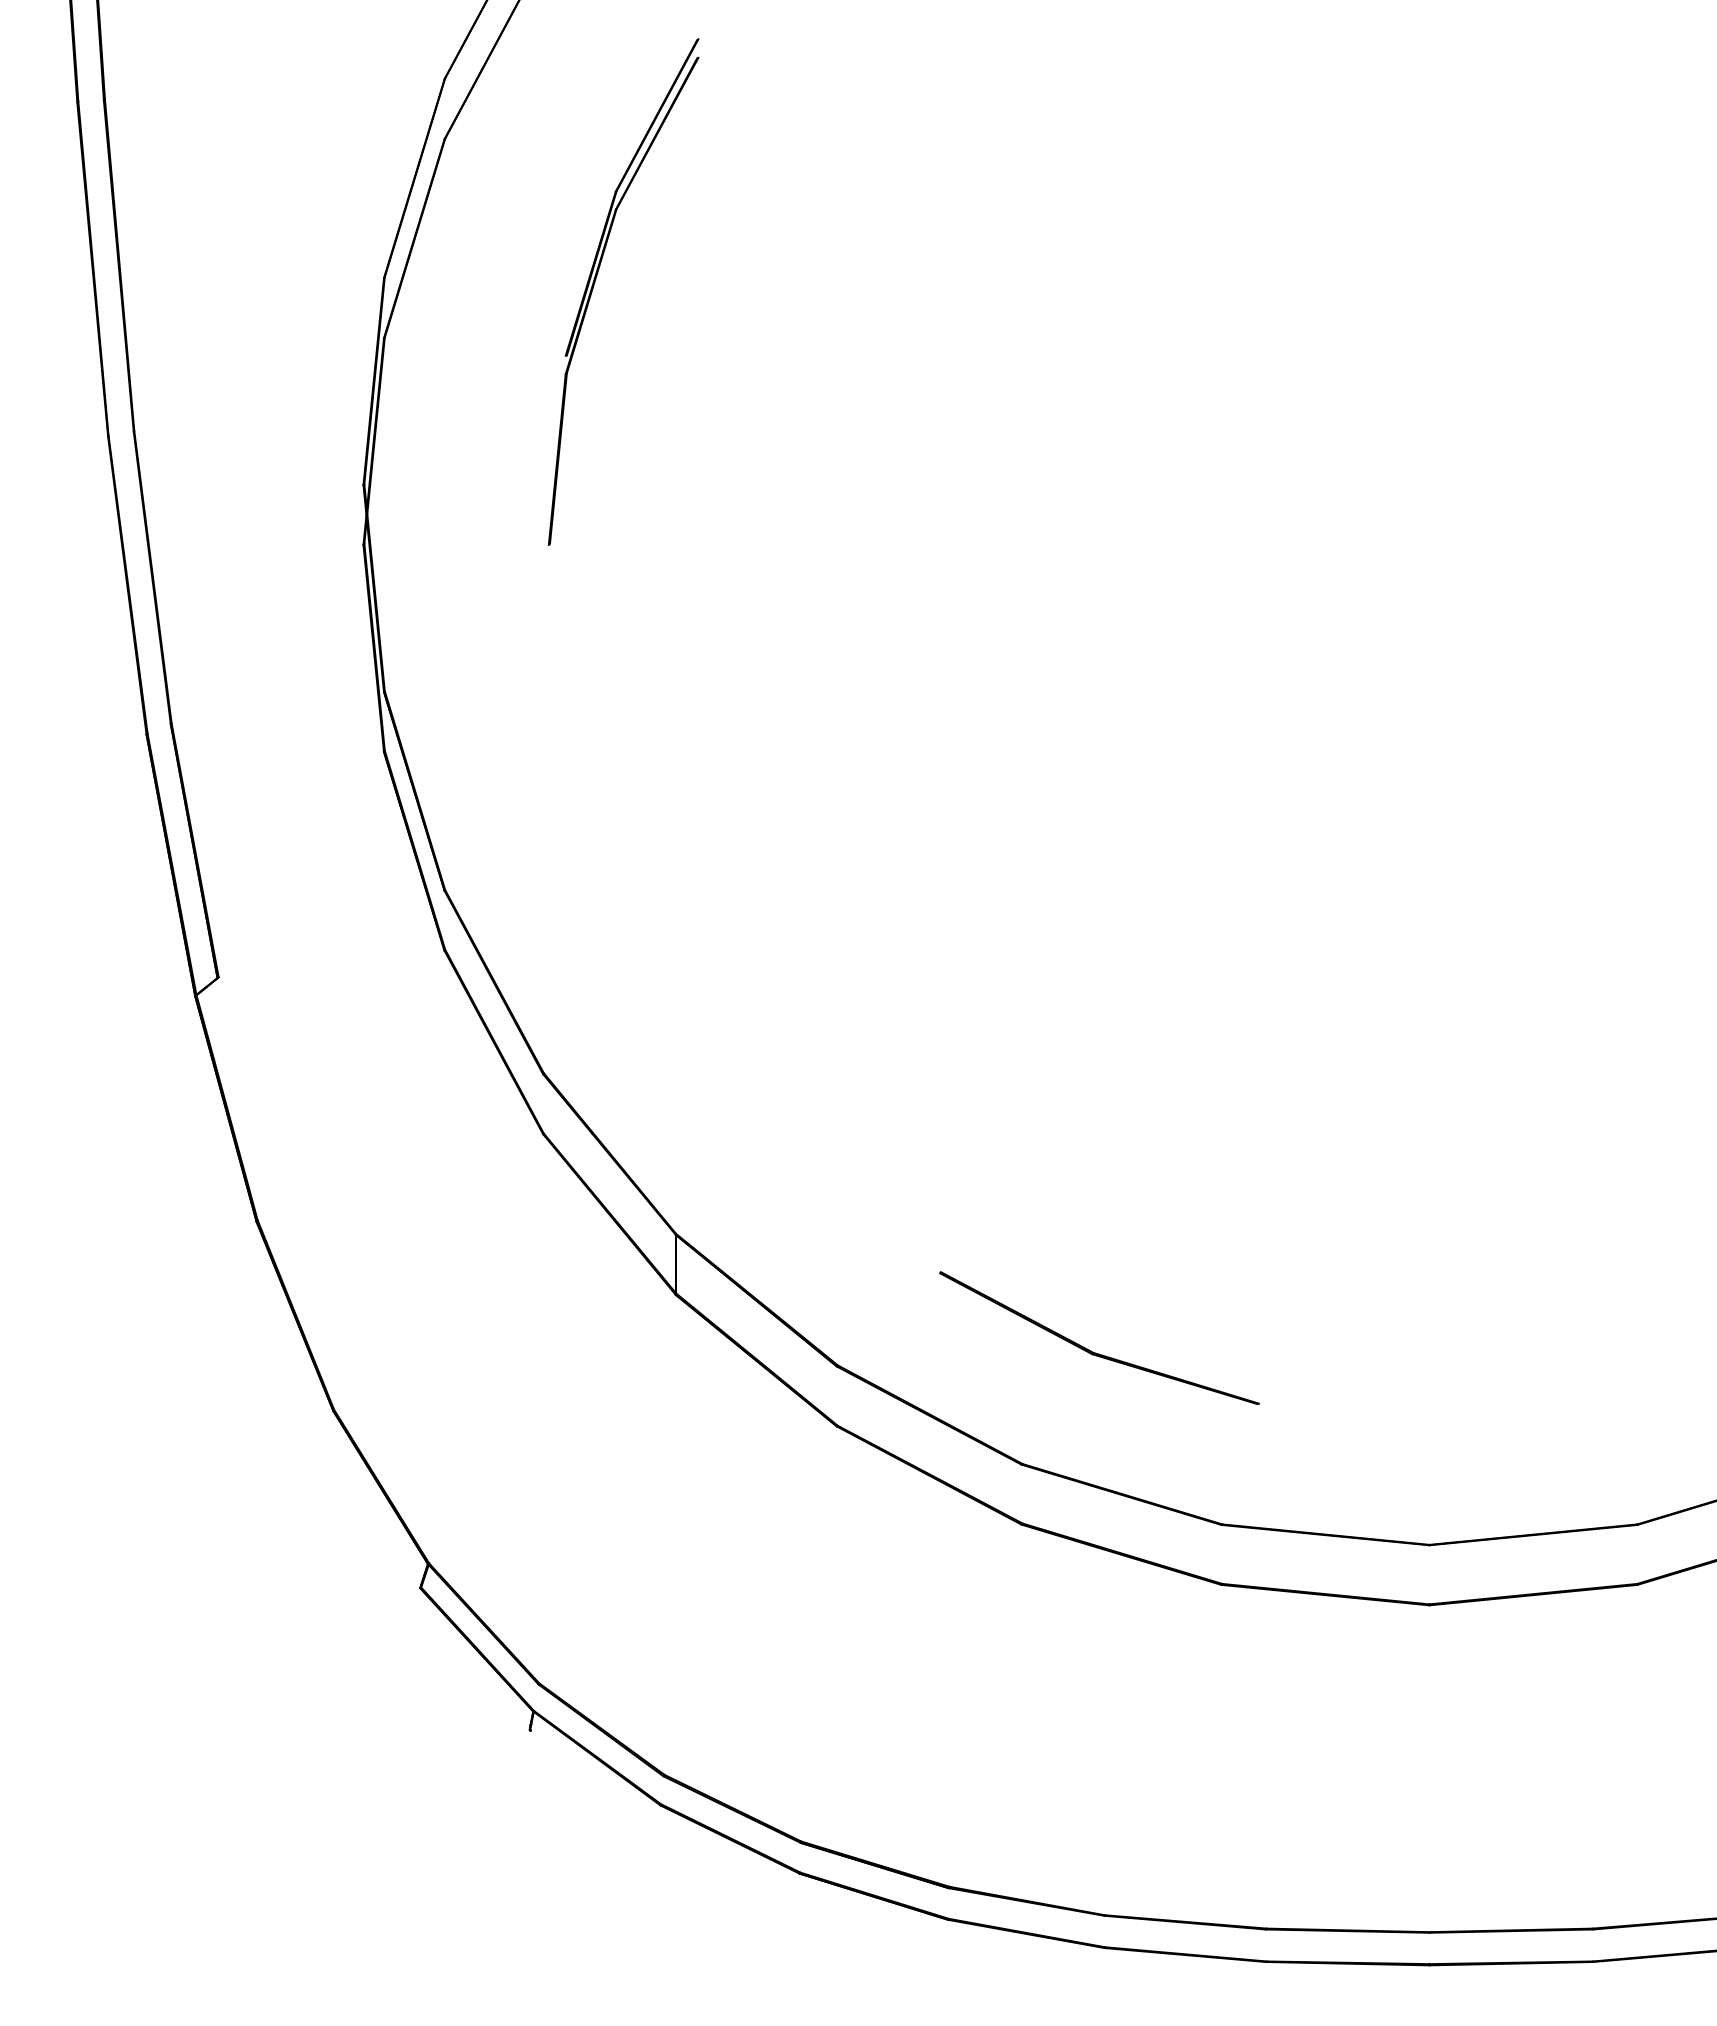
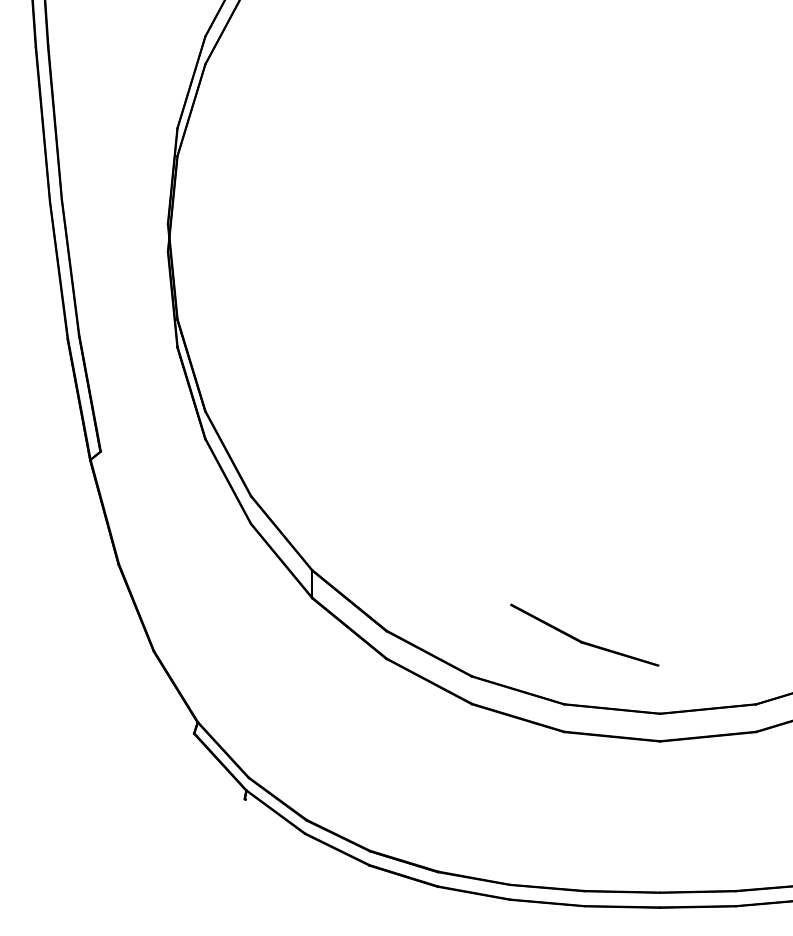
part: (596, 284) -> (275, 131), removed
part: (1092, 1349) -> (581, 640), moved

